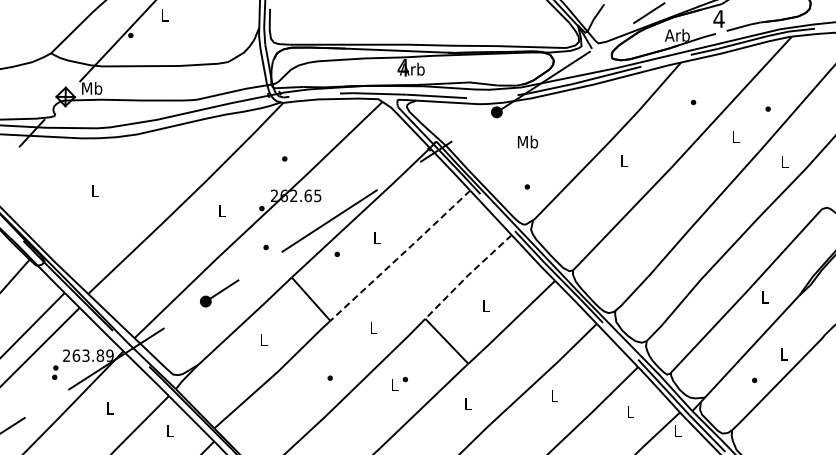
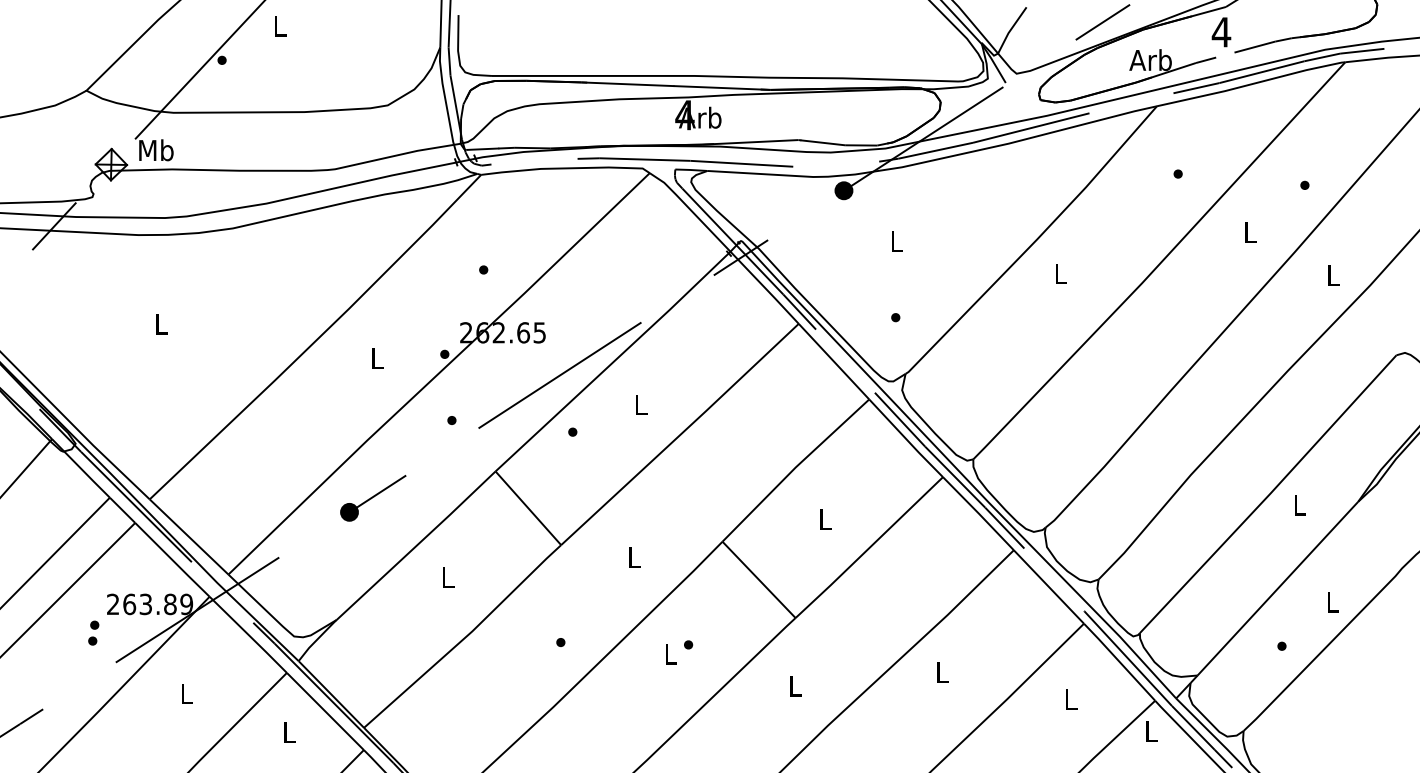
text: (527, 141) -> (896, 240), Mb -> L
line: (401, 255) -> (681, 434), dashed -> solid
line: (467, 275) -> (794, 468), dashed -> solid

